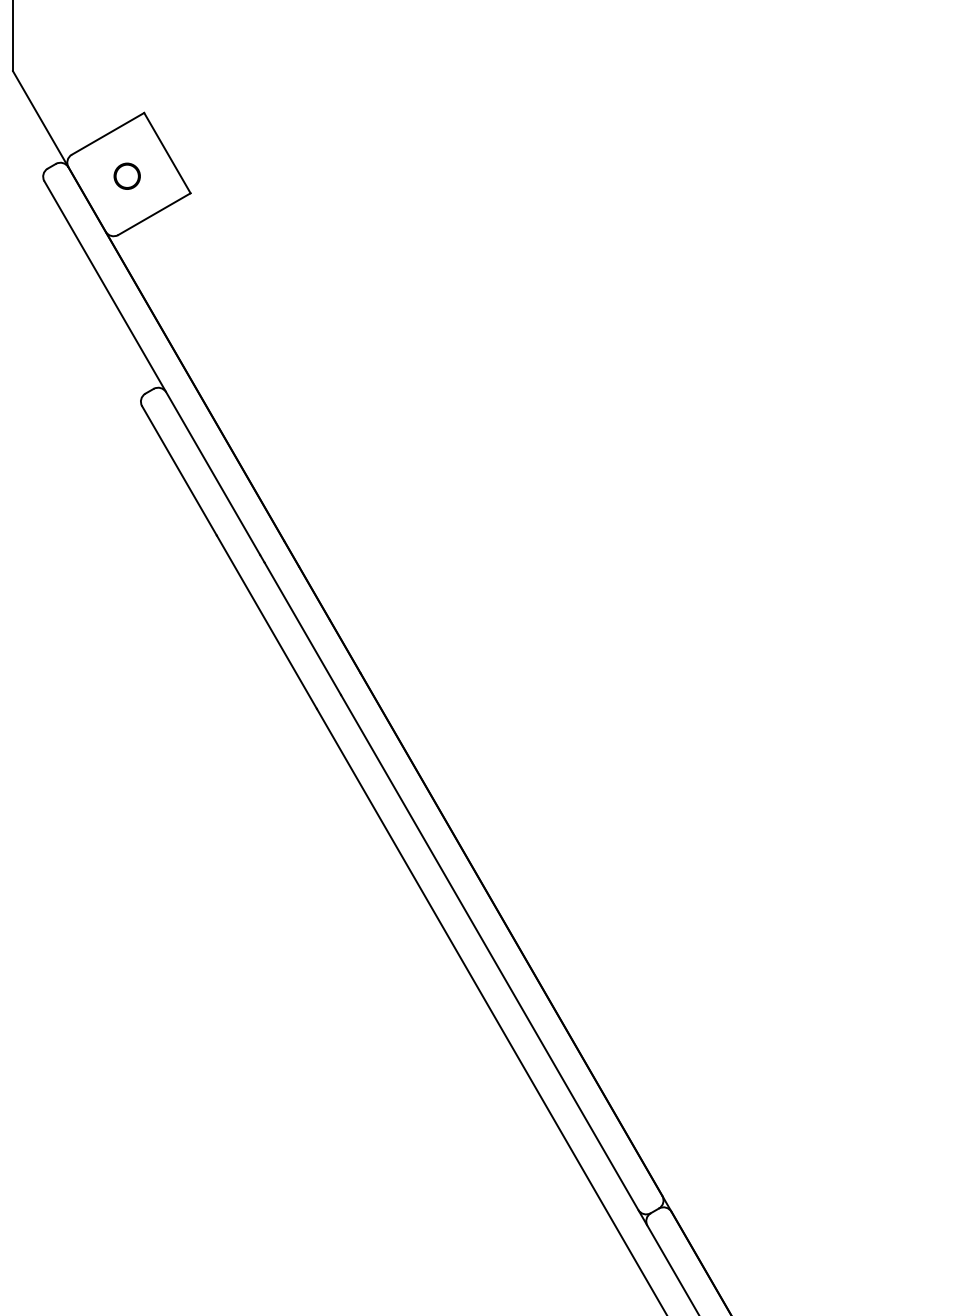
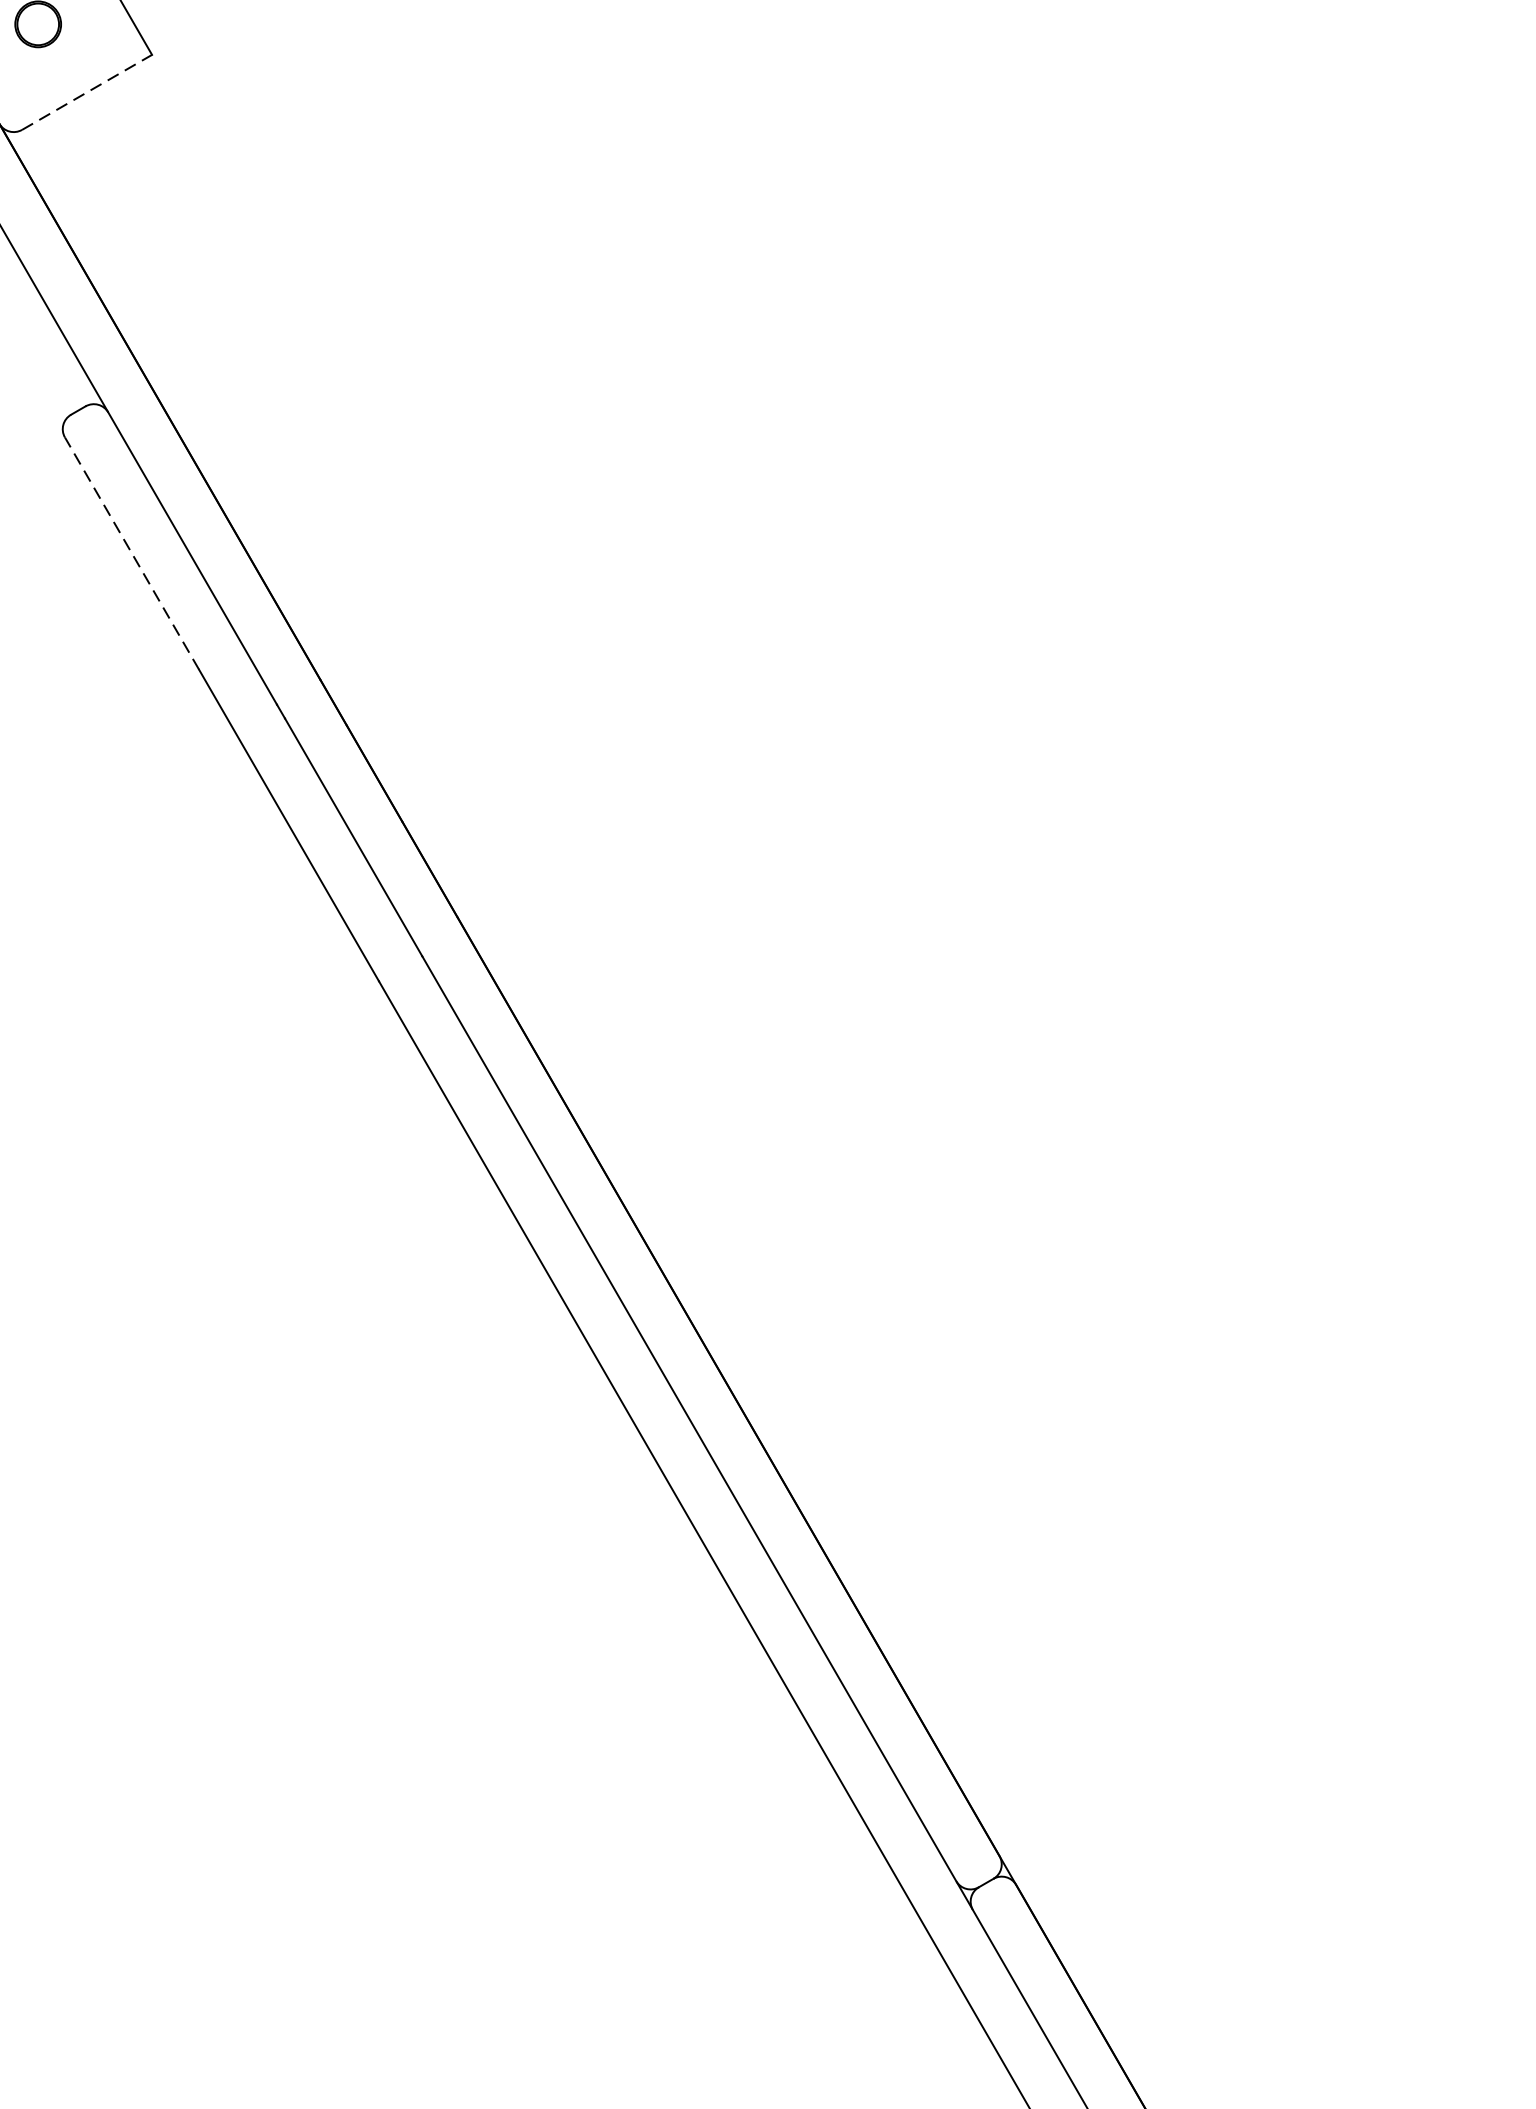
line: (154, 214) -> (87, 92), solid -> dashed
line: (179, 470) -> (132, 552), solid -> dashed

